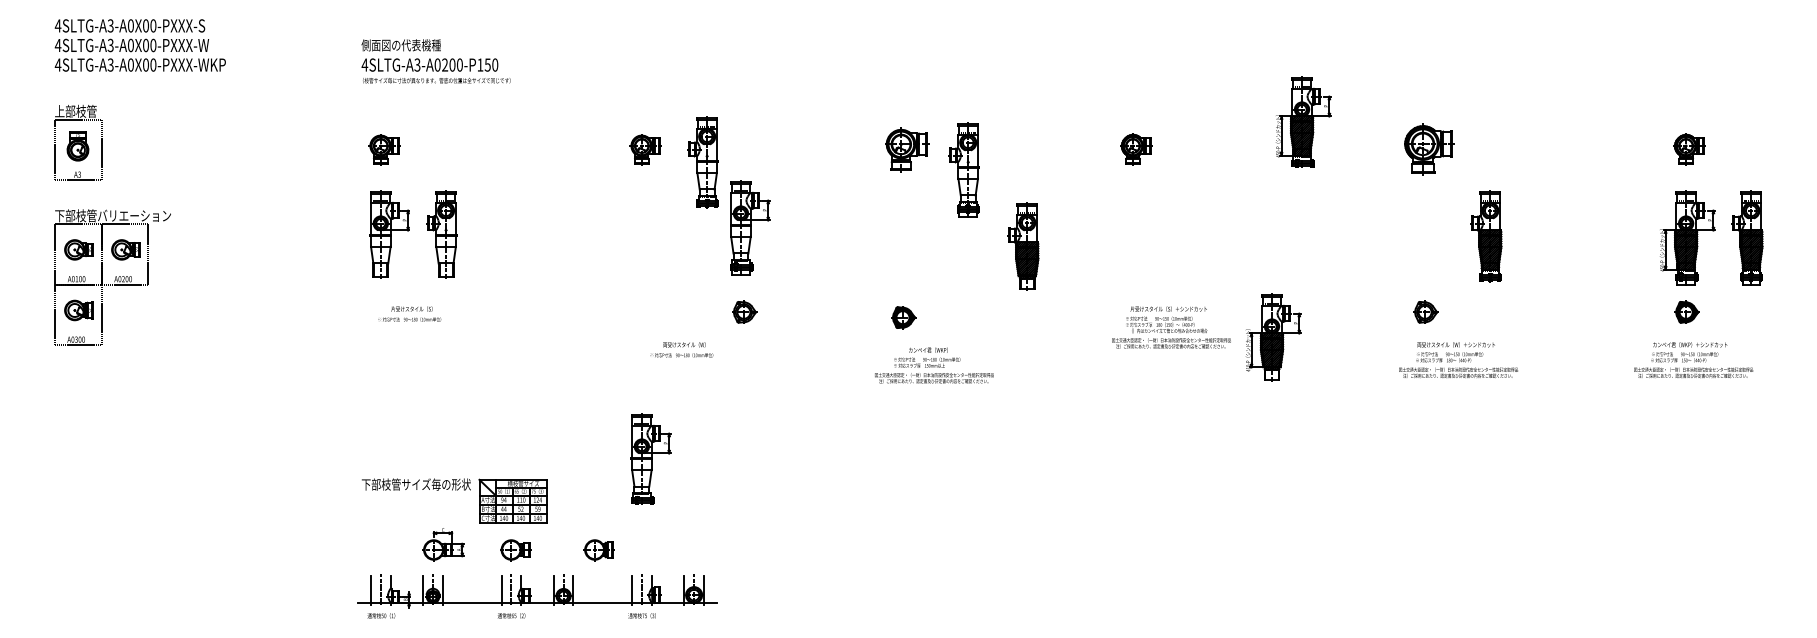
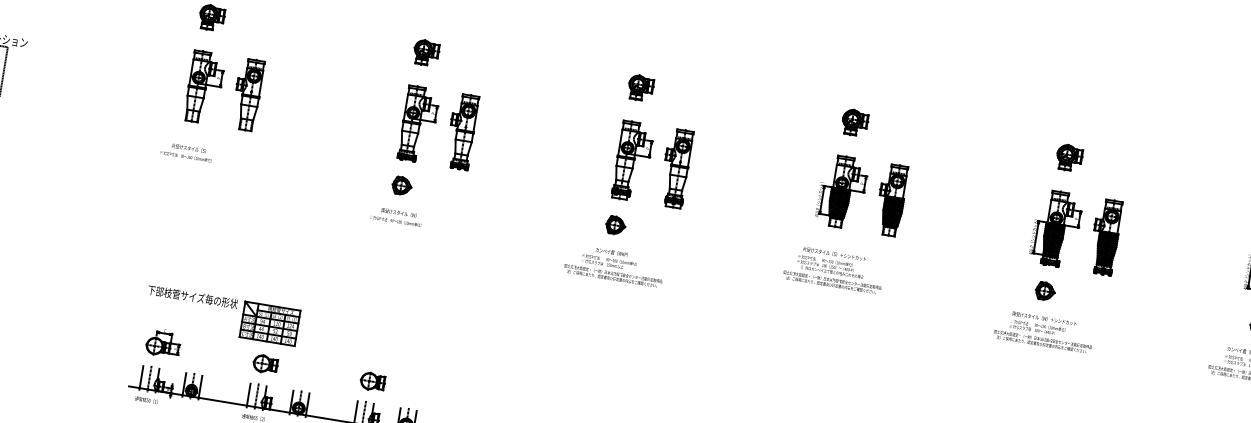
part: (1303, 121) -> (1056, 228), moved
part: (906, 149) -> (640, 87), size x0.71
part: (1136, 149) -> (854, 122), moved
part: (1428, 149) -> (1069, 157), size x0.62
part: (702, 162) -> (461, 131), moved
part: (963, 169) -> (675, 167), moved
part: (750, 227) -> (633, 160), moved
part: (1023, 246) -> (891, 200), moved
part: (744, 311) -> (401, 185), moved
text: (409, 313) -> (186, 151), moved
part: (1273, 337) -> (841, 192), moved
text: (681, 349) -> (395, 216), moved
text: (1458, 360) -> (1044, 331), moved
text: (934, 365) -> (614, 265), moved
part: (650, 458) -> (418, 123), moved
part: (443, 544) -> (163, 342), moved
part: (598, 550) -> (372, 382), moved

